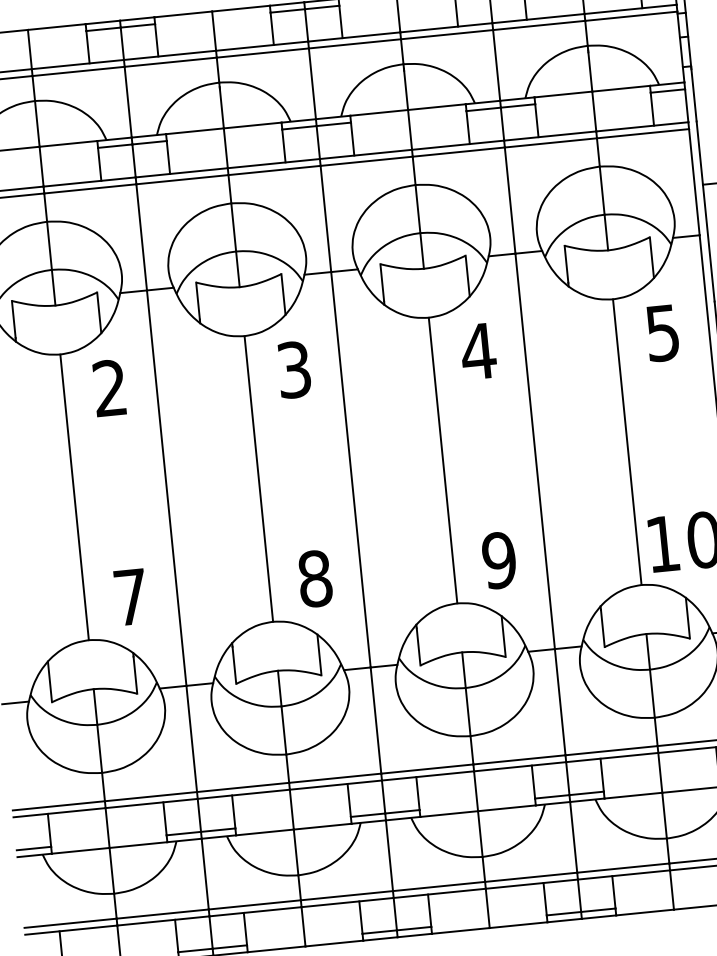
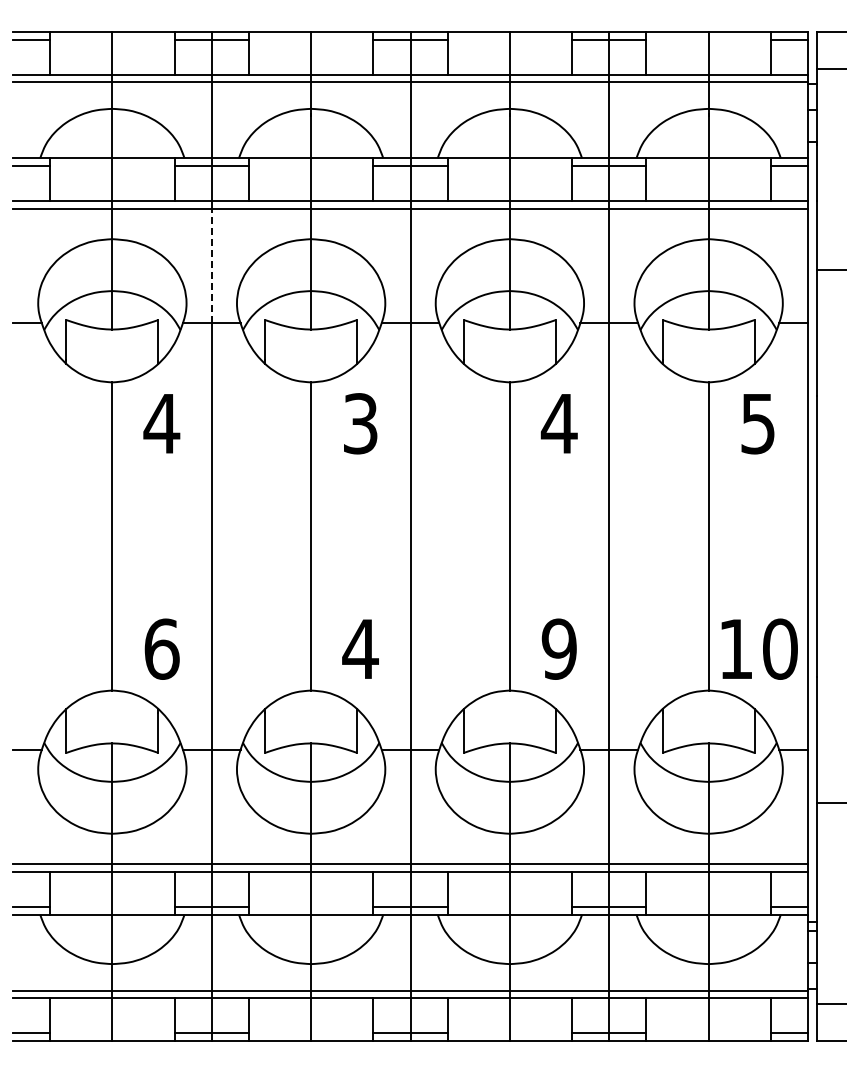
line: (141, 237) -> (211, 265), solid -> dashed
text: (109, 388) -> (161, 423), 2 -> 4
text: (314, 578) -> (360, 648), 8 -> 4
text: (130, 596) -> (161, 648), 7 -> 6

